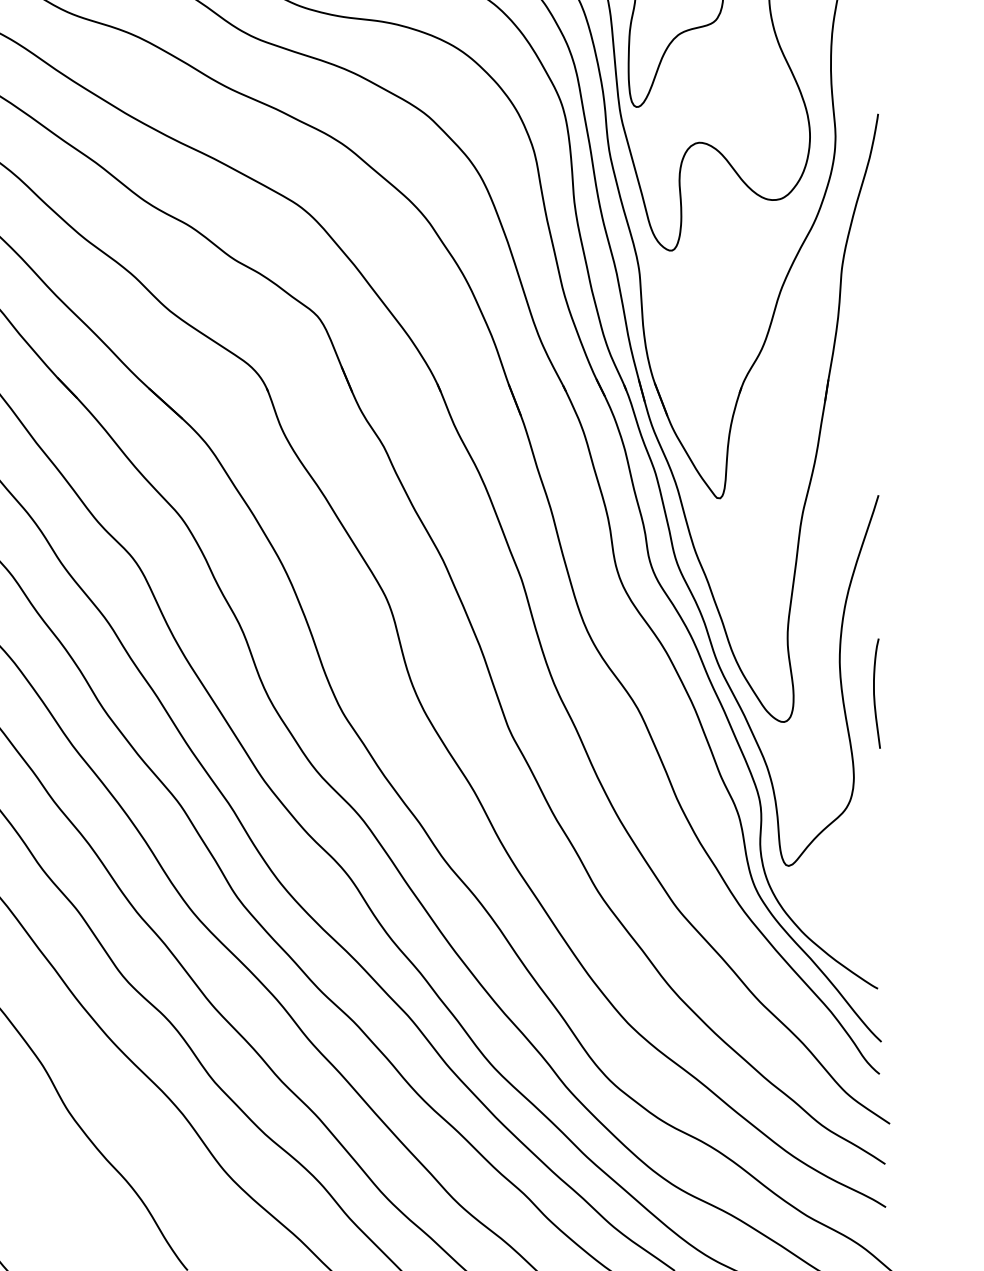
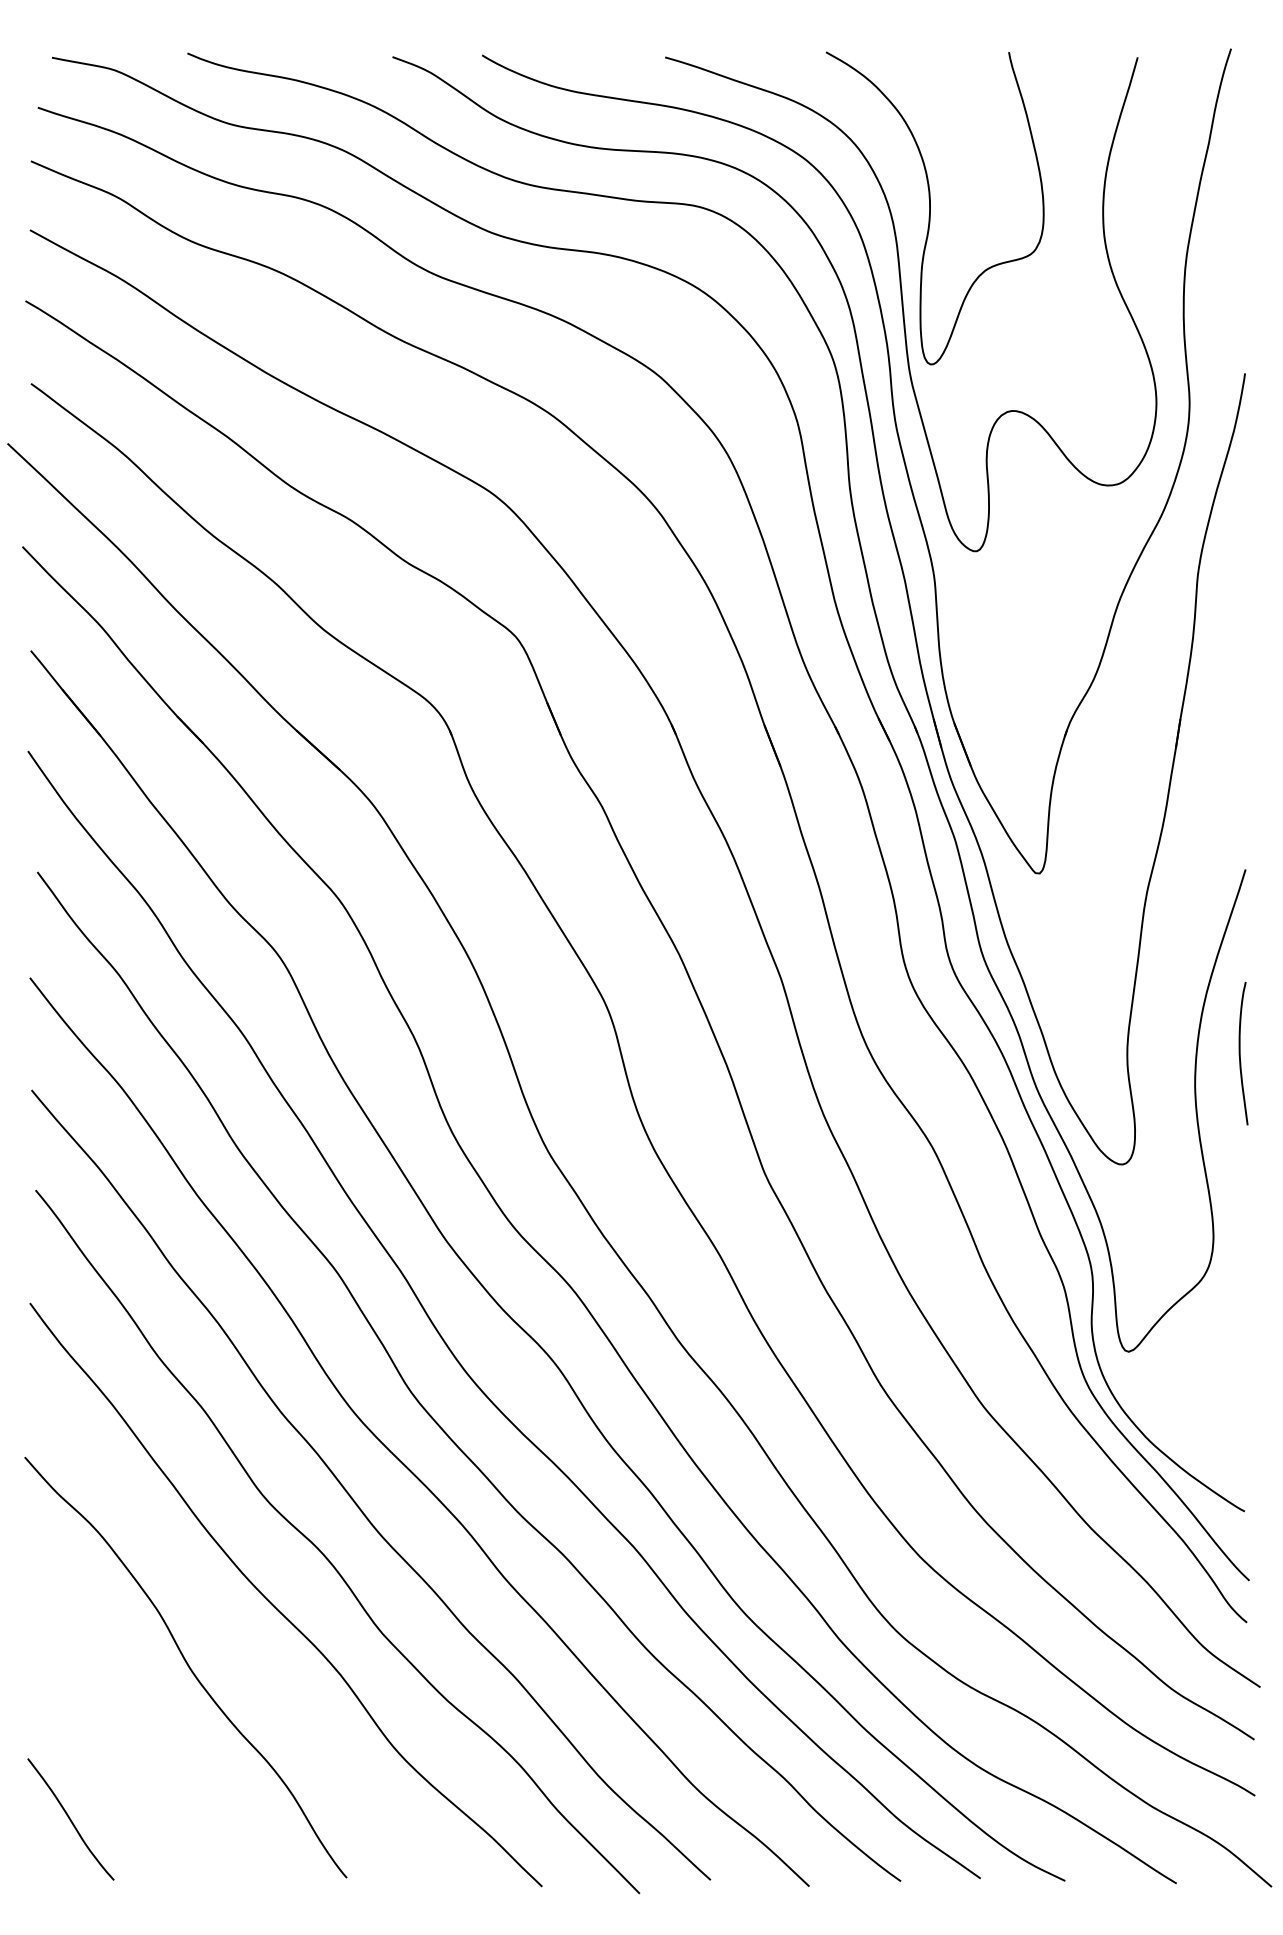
curve: (874, 693) -> (1240, 1053), moved

